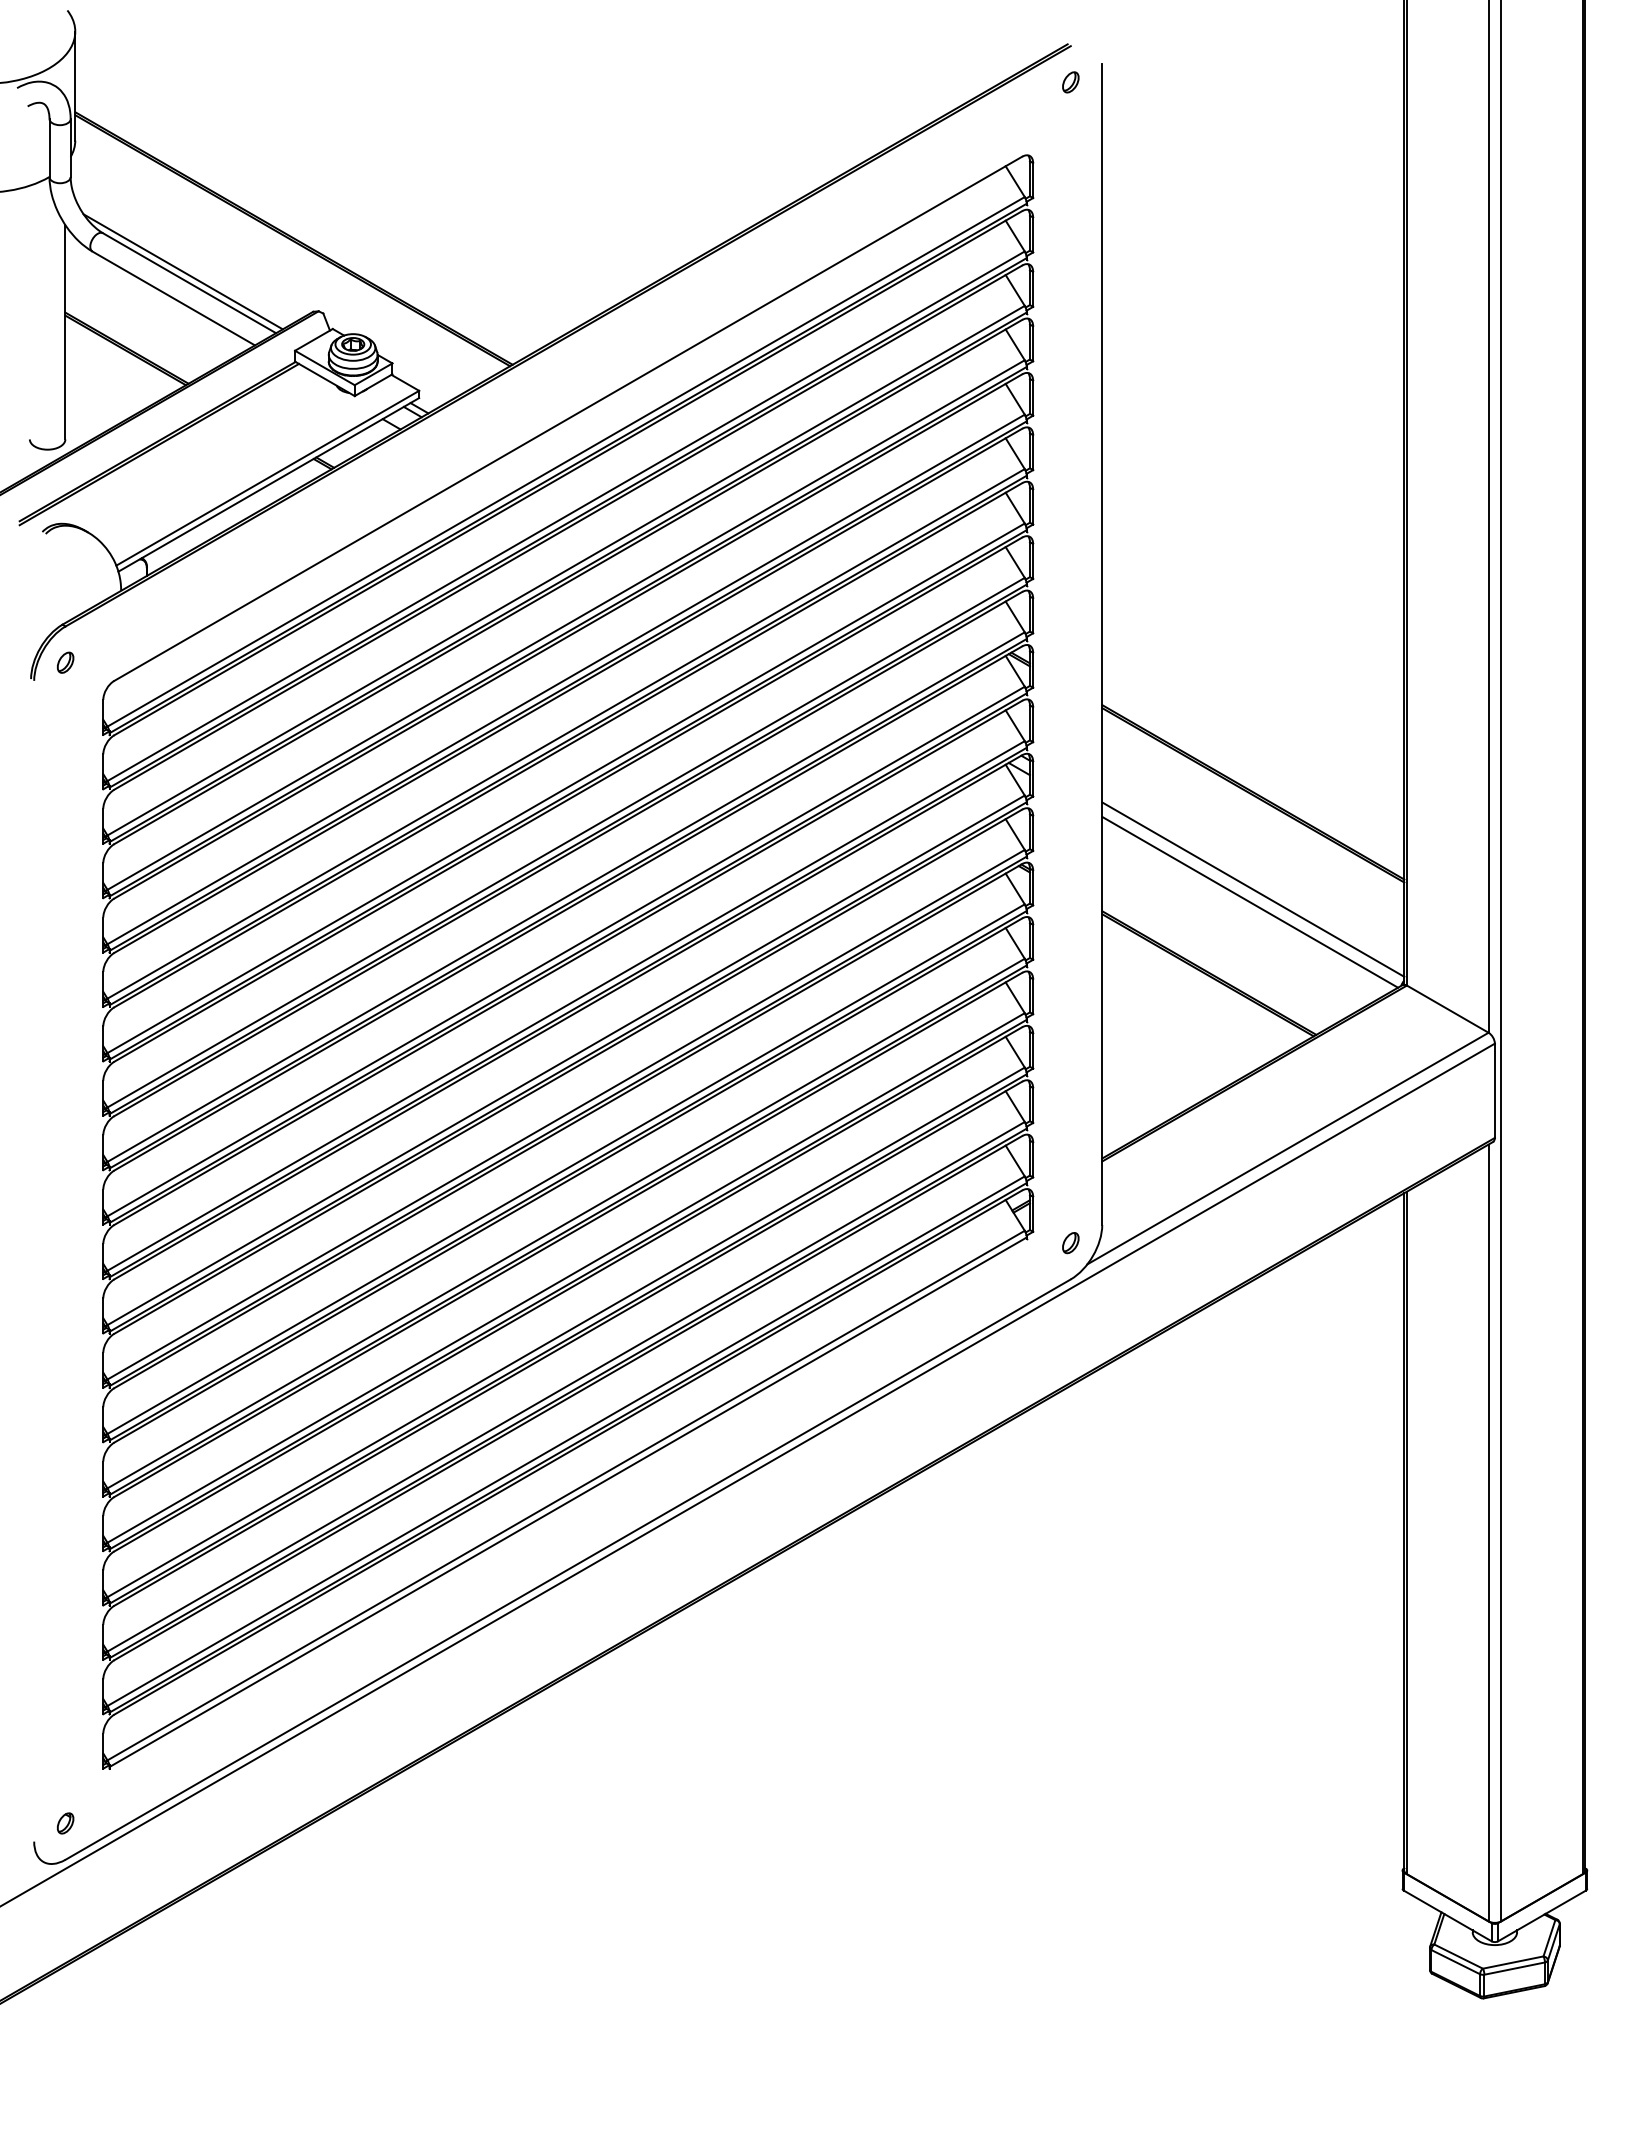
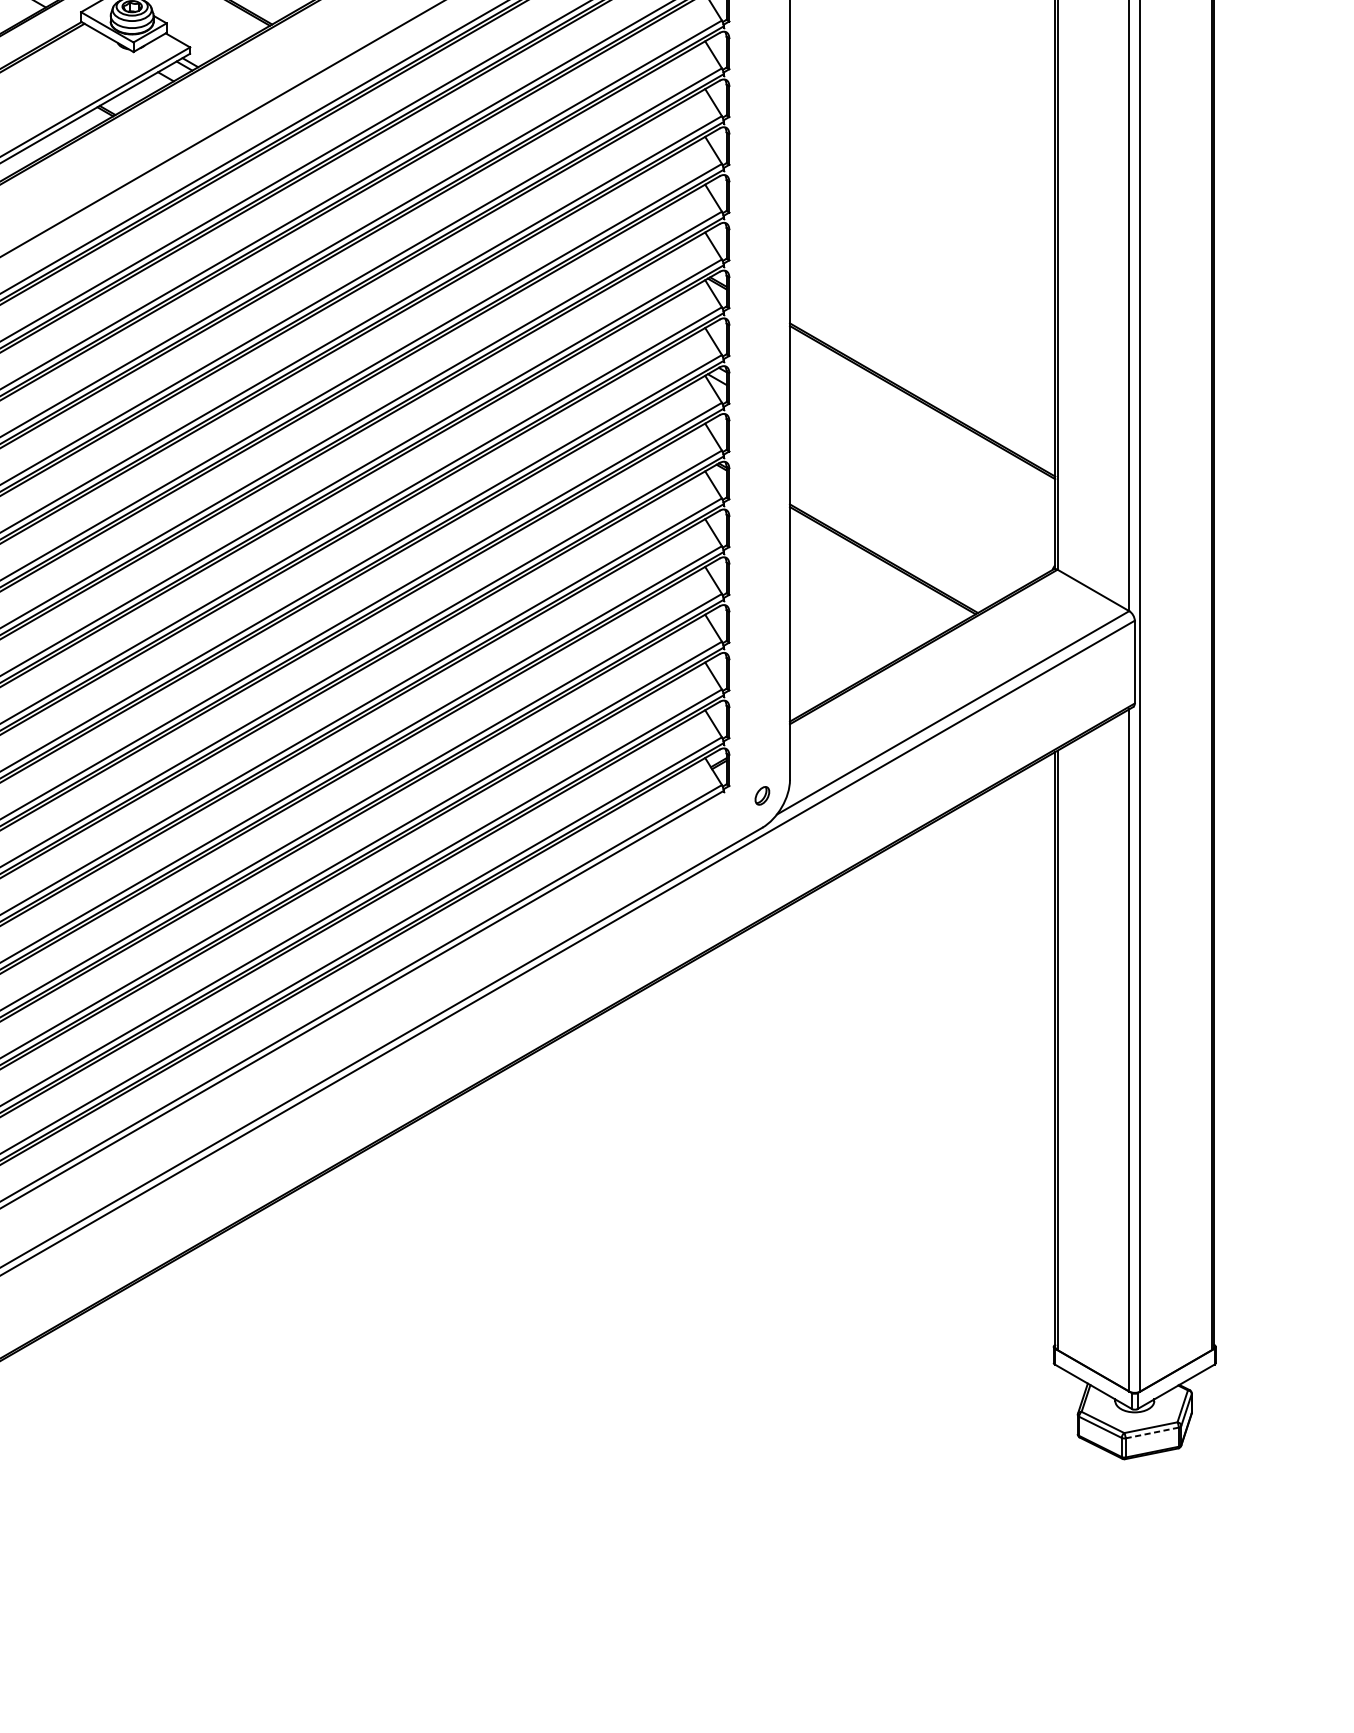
line: (1253, 889) -> (922, 485), removed
line: (1250, 901) -> (920, 495), removed
line: (1514, 1968) -> (1152, 1432), solid -> dashed

